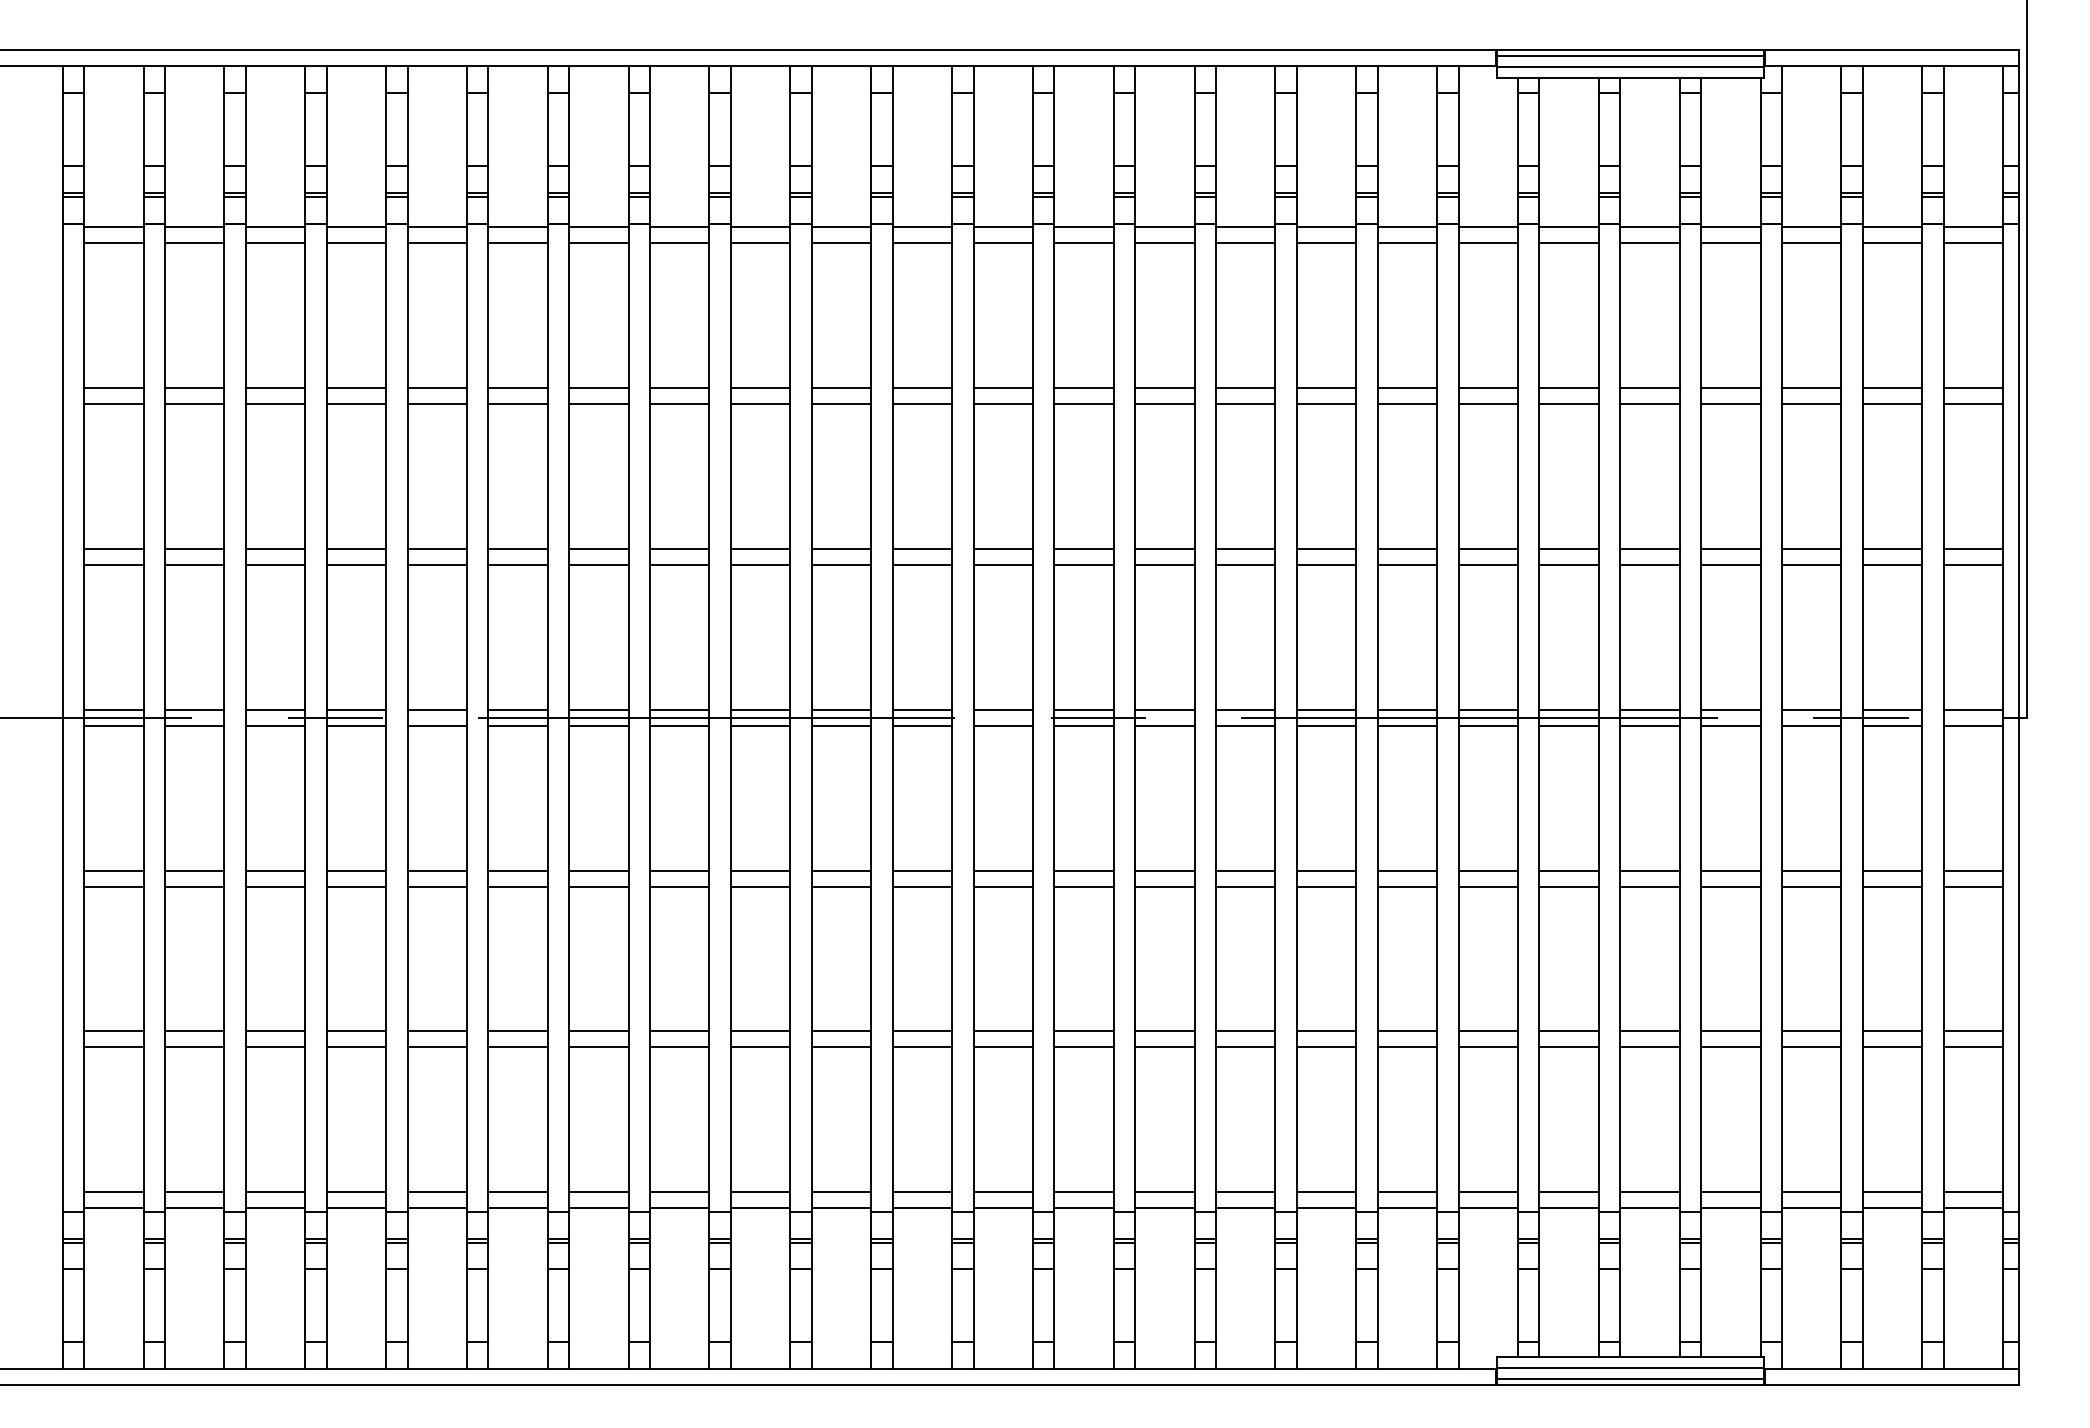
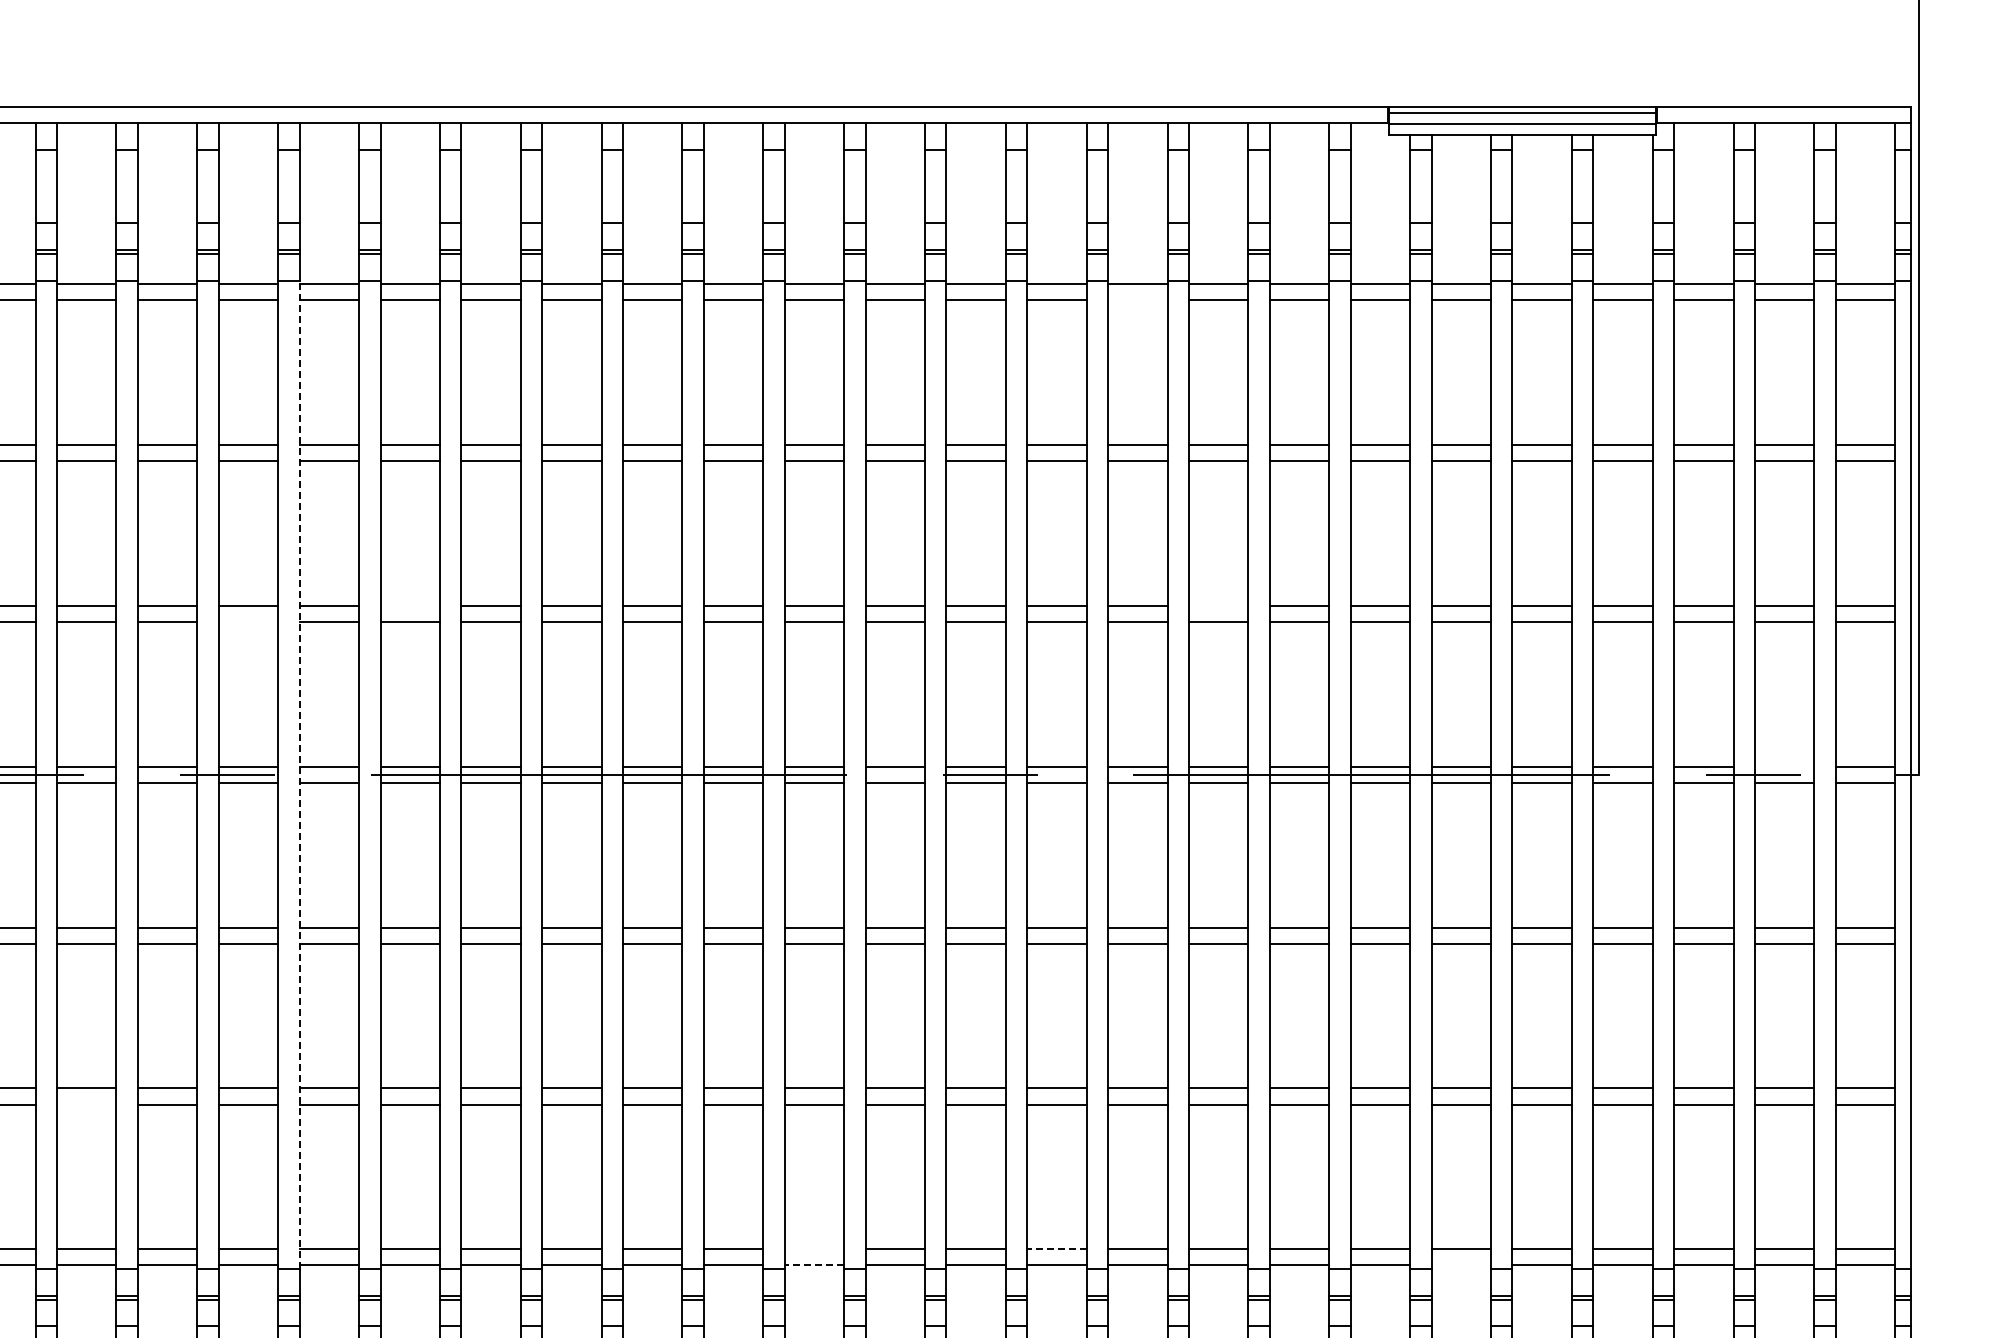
line: (1245, 243) -> (1137, 300), removed
line: (517, 548) -> (409, 605), removed
line: (1326, 548) -> (1218, 605), removed
line: (356, 564) -> (248, 621), removed
line: (1892, 709) -> (1784, 766), removed
line: (407, 717) -> (299, 774), solid -> dashed
line: (194, 1047) -> (86, 1104), removed
line: (922, 1192) -> (814, 1249), removed
line: (1164, 1192) -> (1056, 1249), solid -> dashed
line: (922, 1208) -> (814, 1265), solid -> dashed
line: (1568, 1208) -> (1460, 1265), removed

